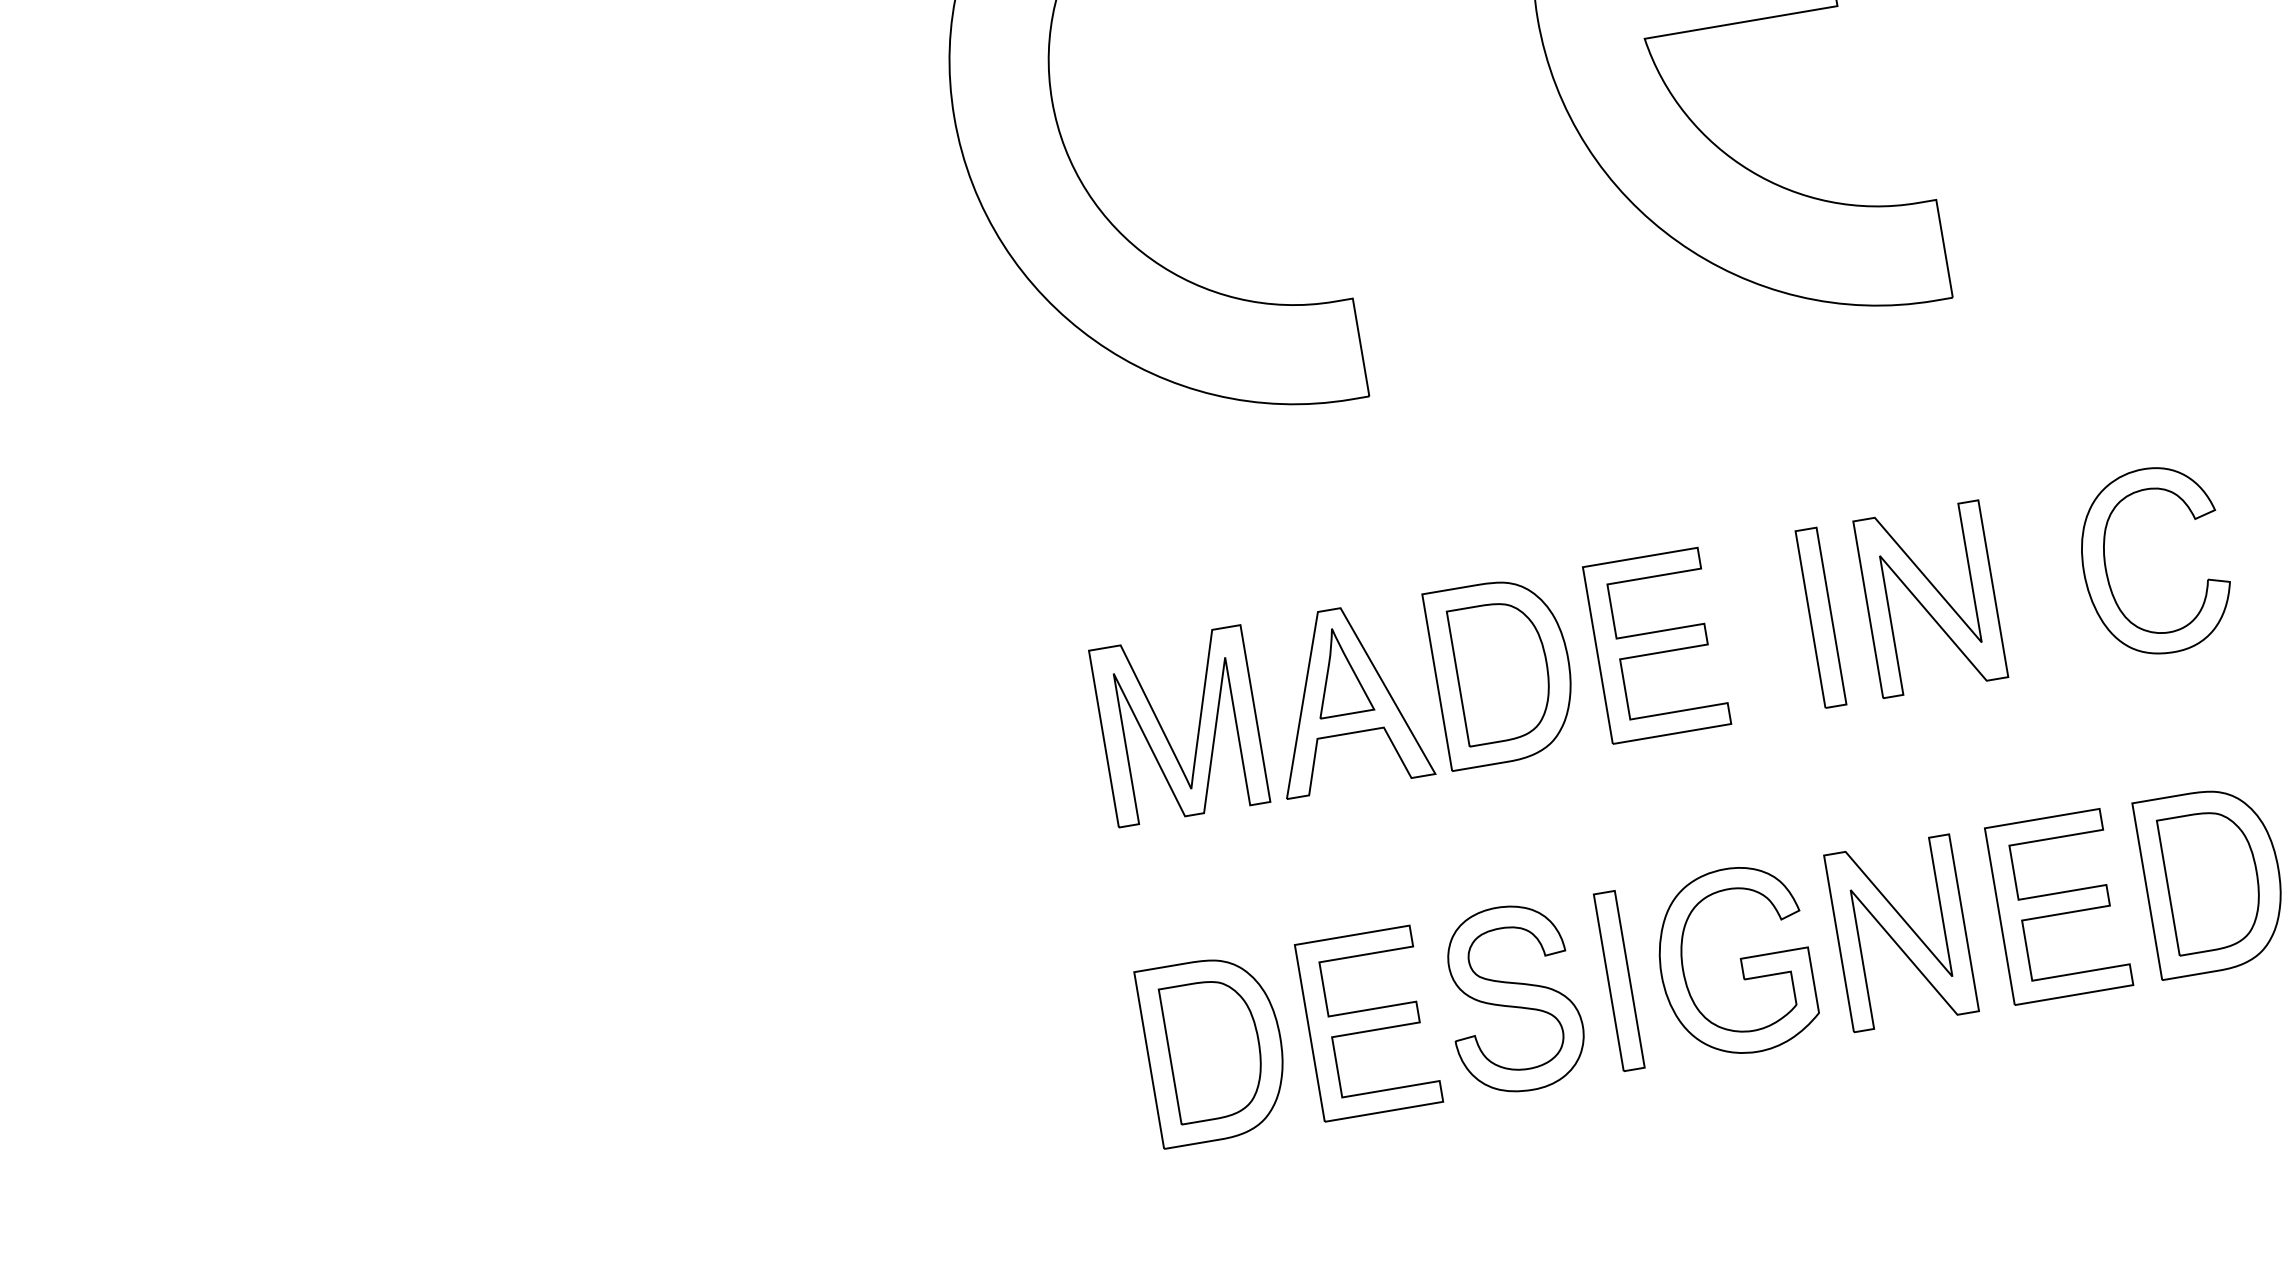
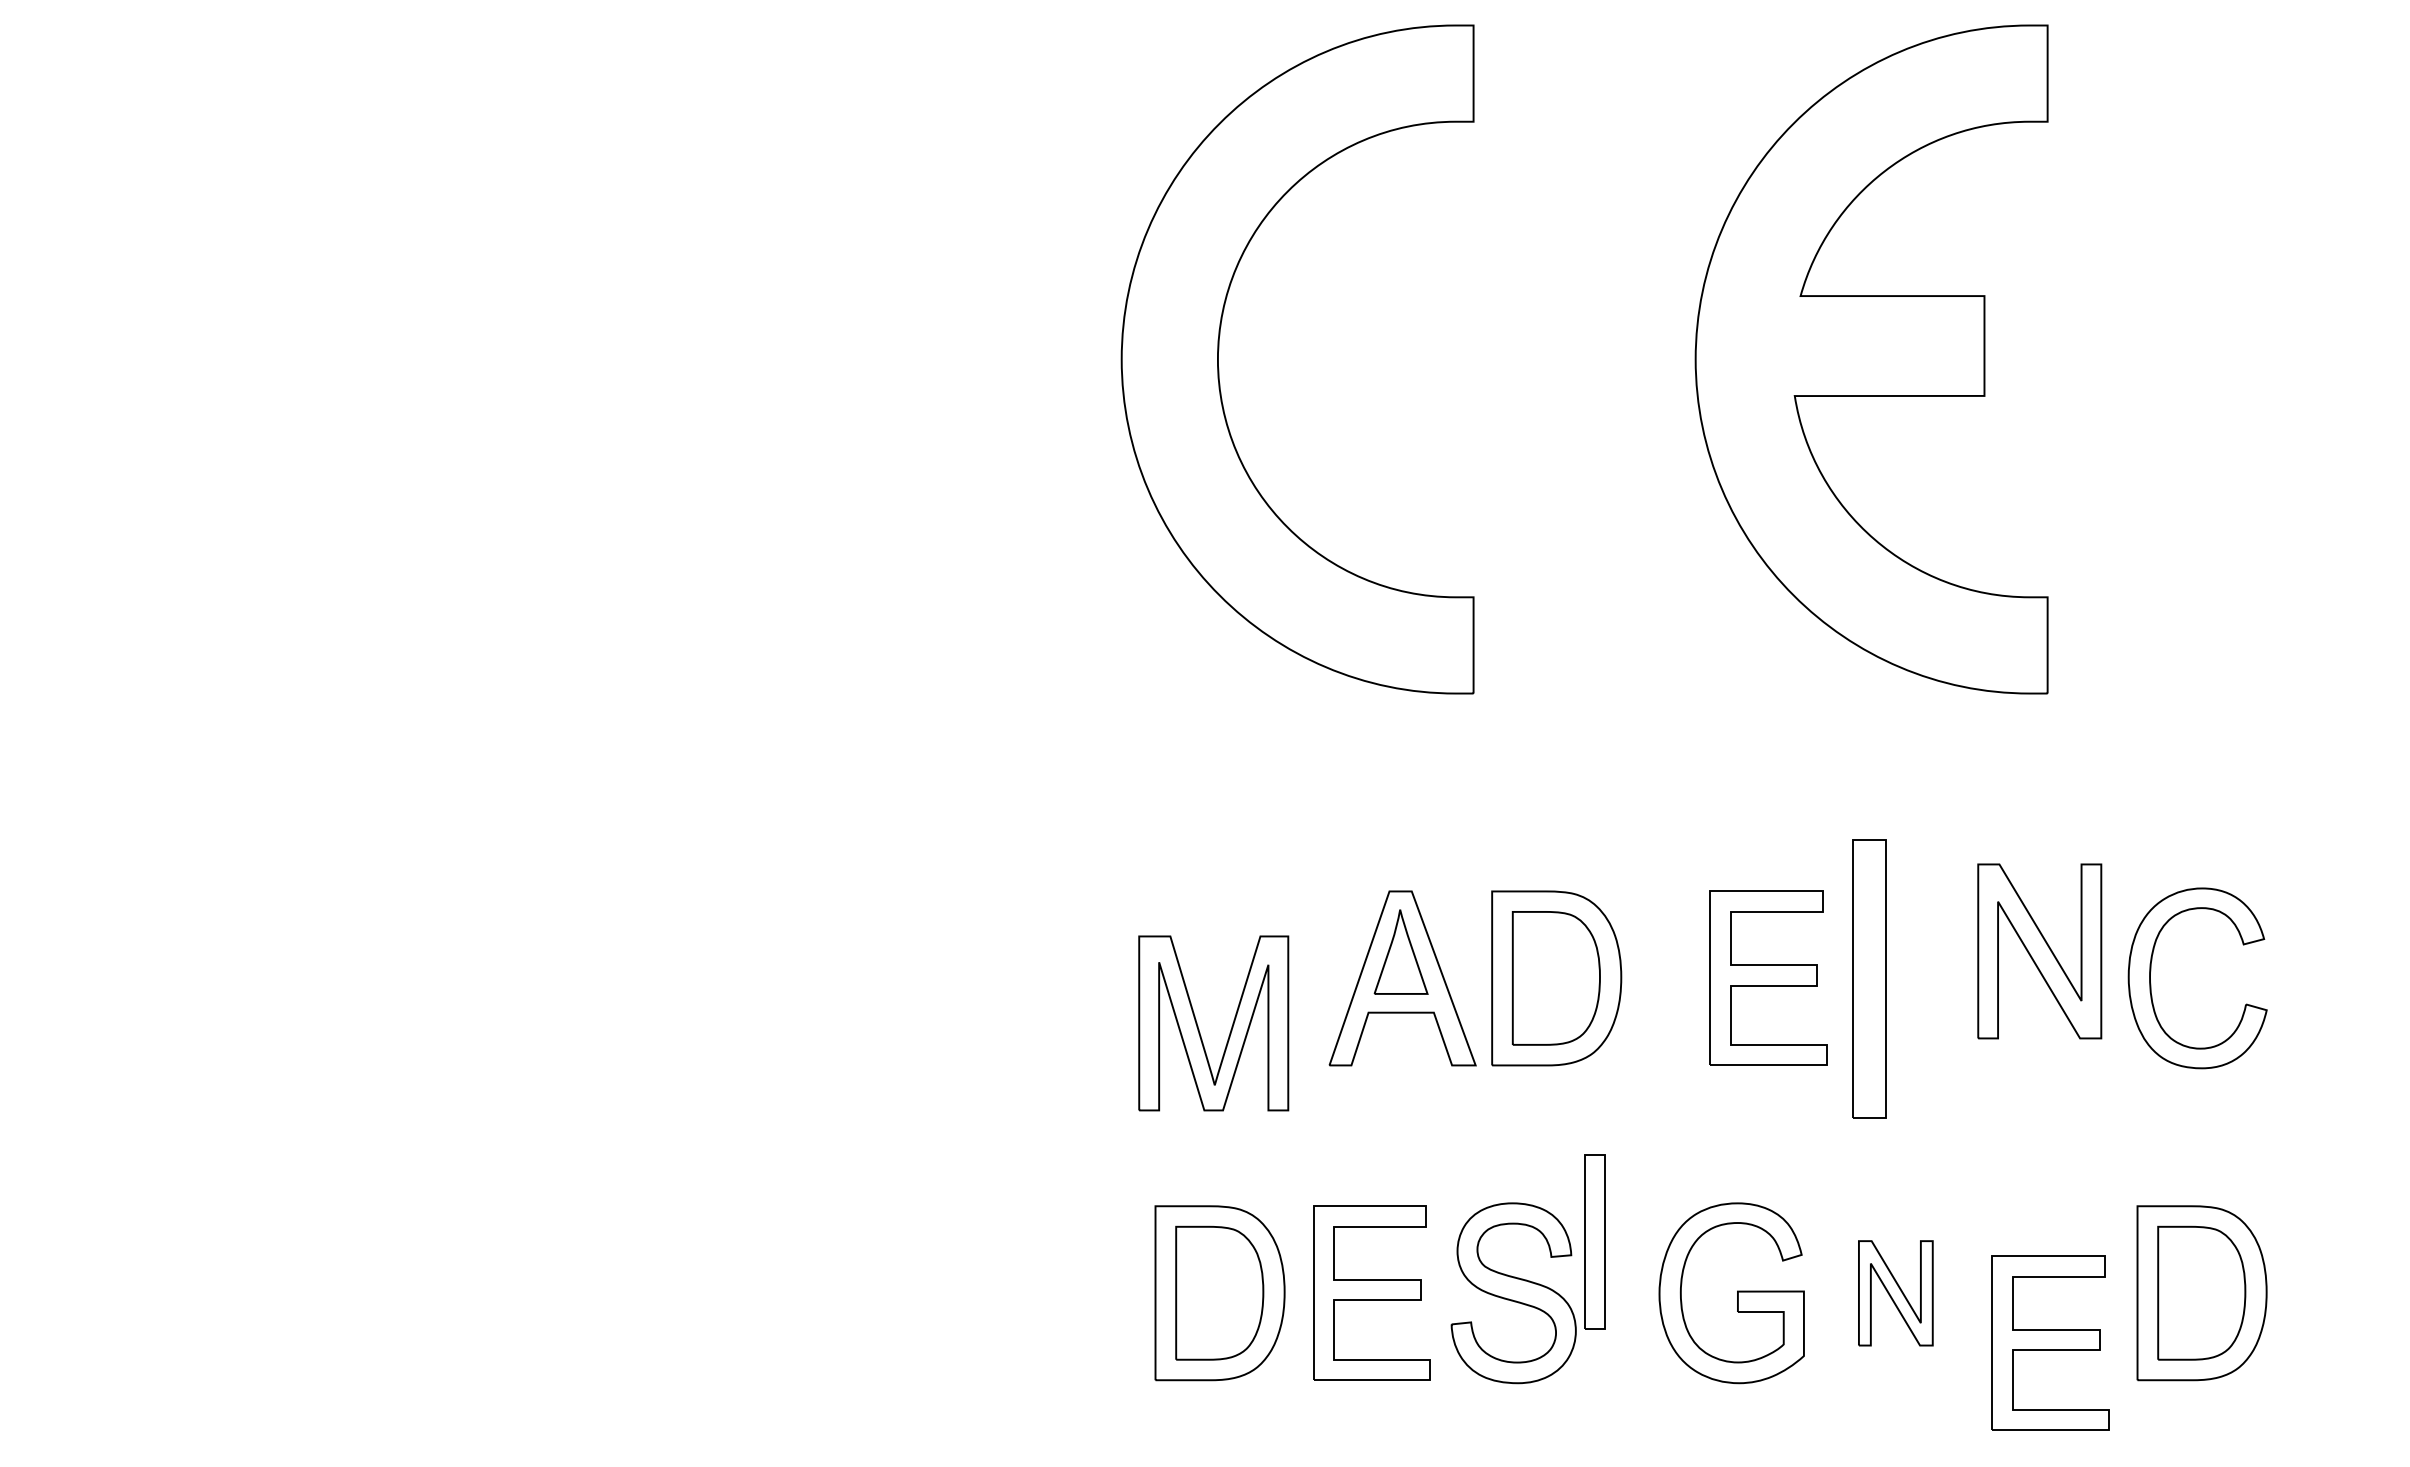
part: (1930, 599) -> (2039, 951), moved
part: (1820, 616) -> (1869, 977), size x1.6
part: (1656, 644) -> (1768, 977), moved
part: (1164, 731) -> (1198, 1025), moved
part: (2058, 905) -> (2050, 1342), moved
part: (1901, 933) -> (1895, 1293), size x0.6
part: (1618, 980) -> (1594, 1241), moved

